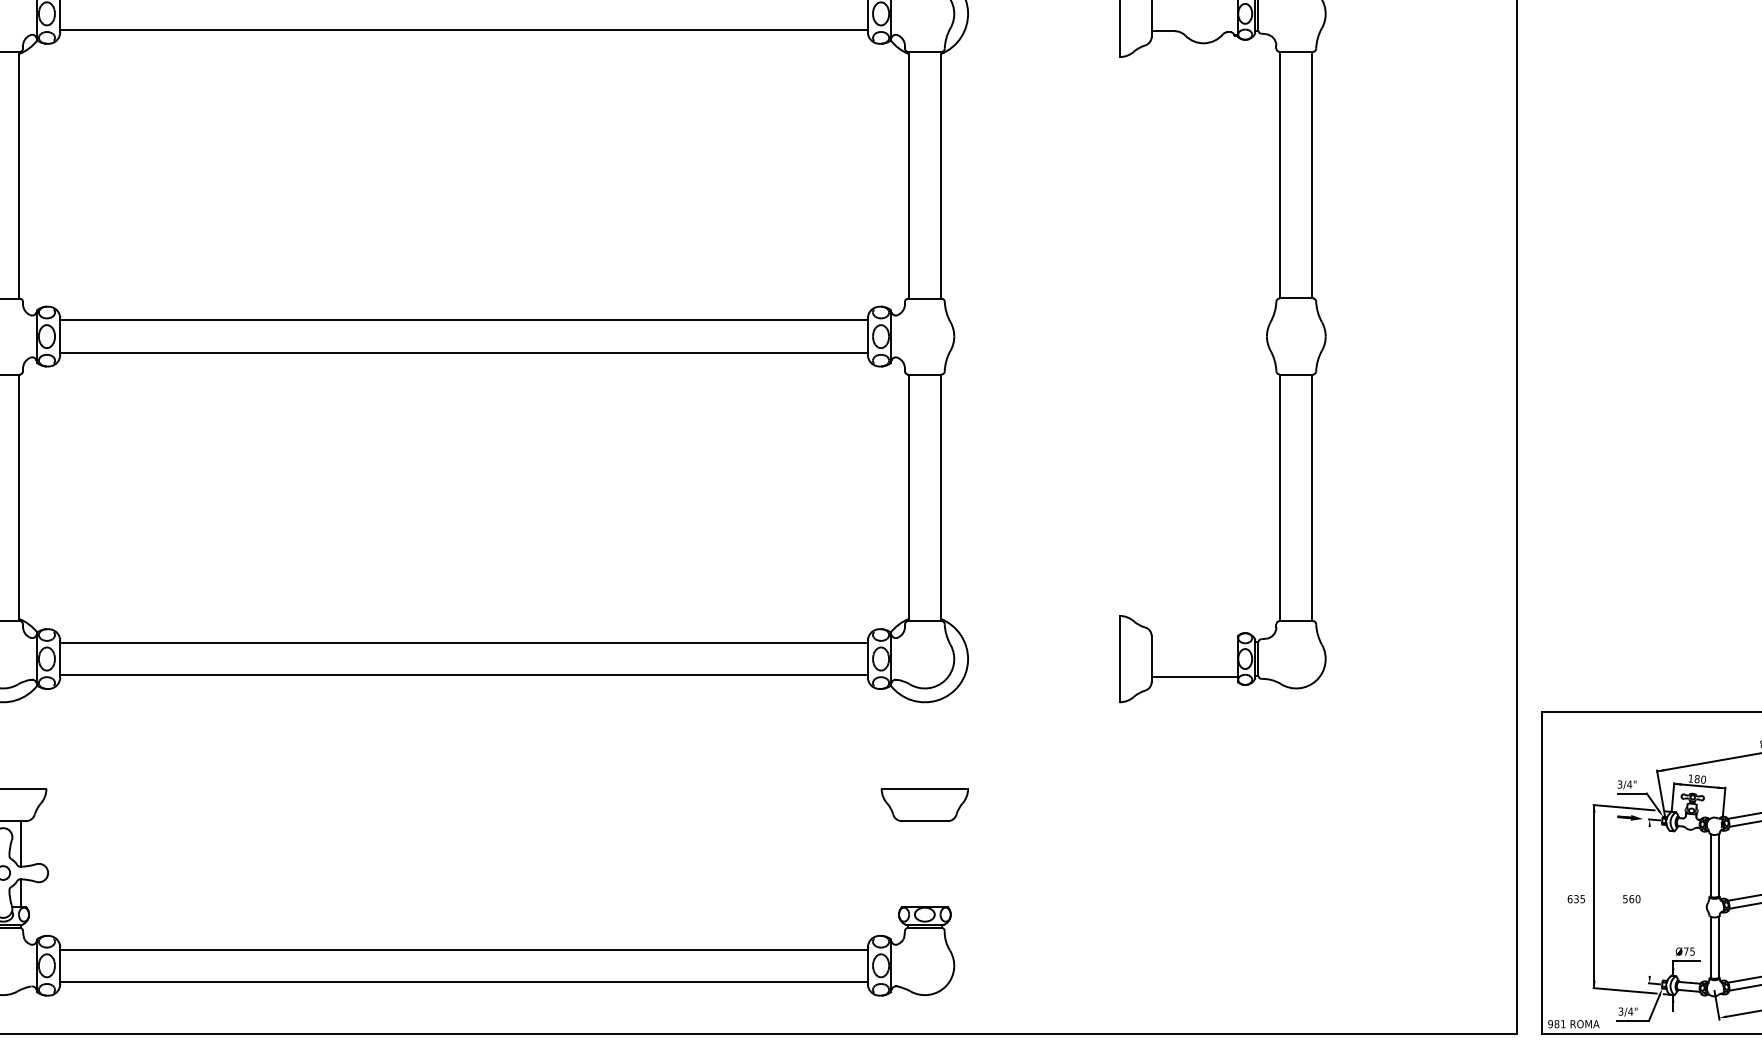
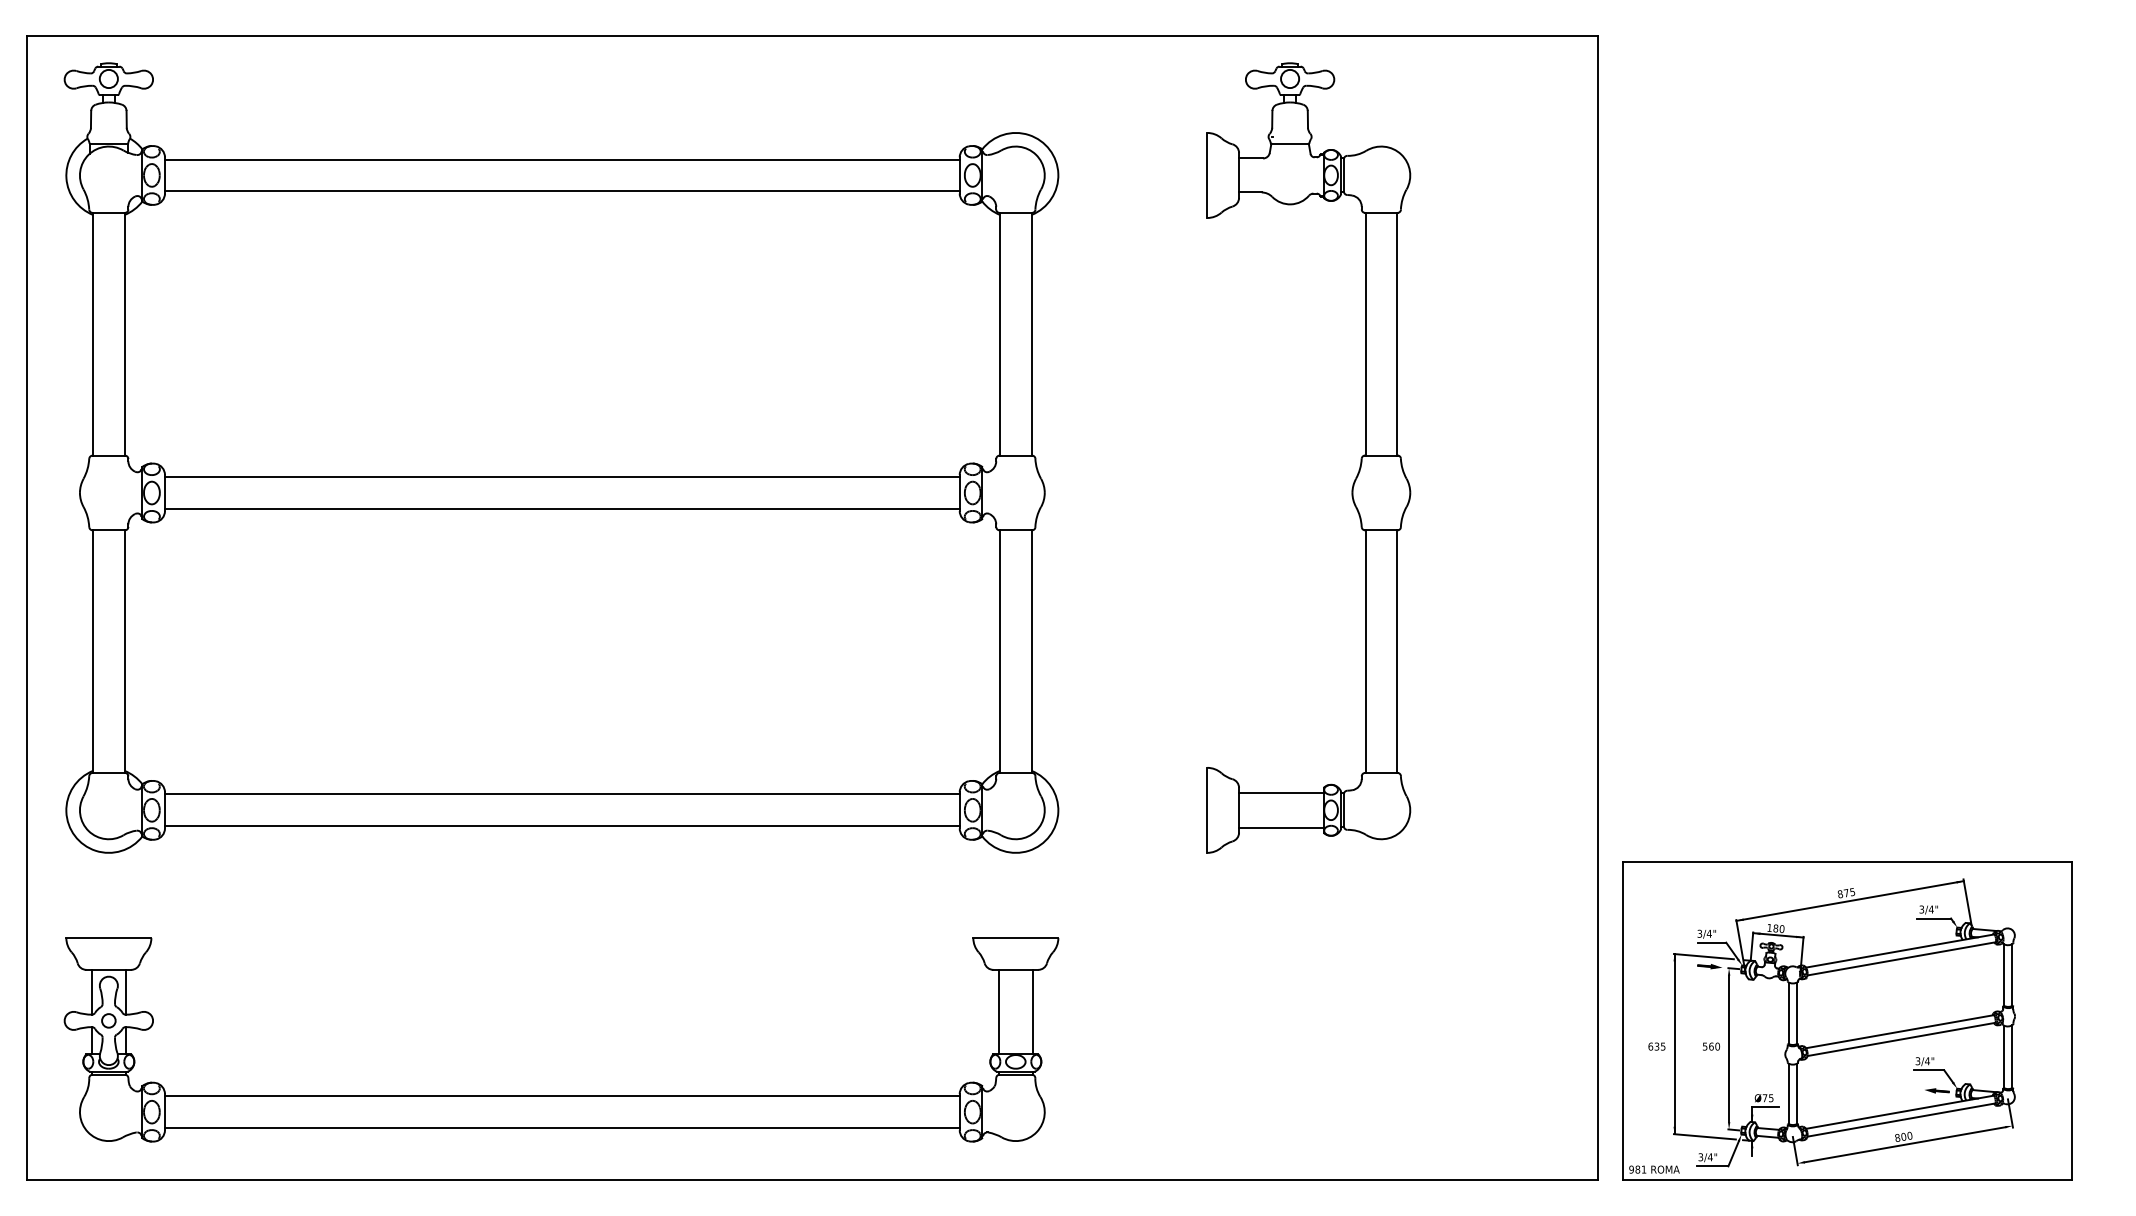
line: (1194, 641) -> (1281, 793), added
line: (907, 863) -> (998, 1011), added
line: (942, 863) -> (1033, 1011), added
line: (1650, 901) -> (1729, 1048), added

